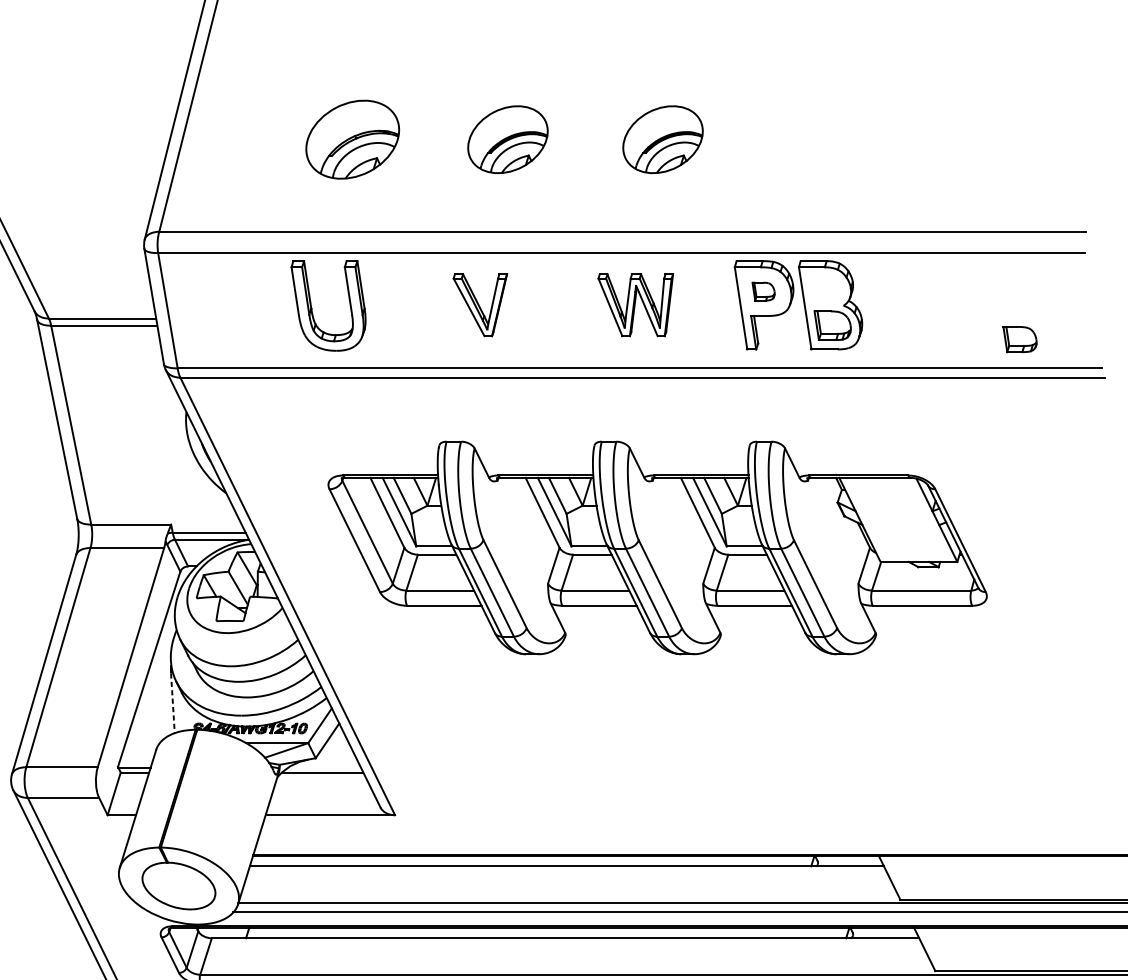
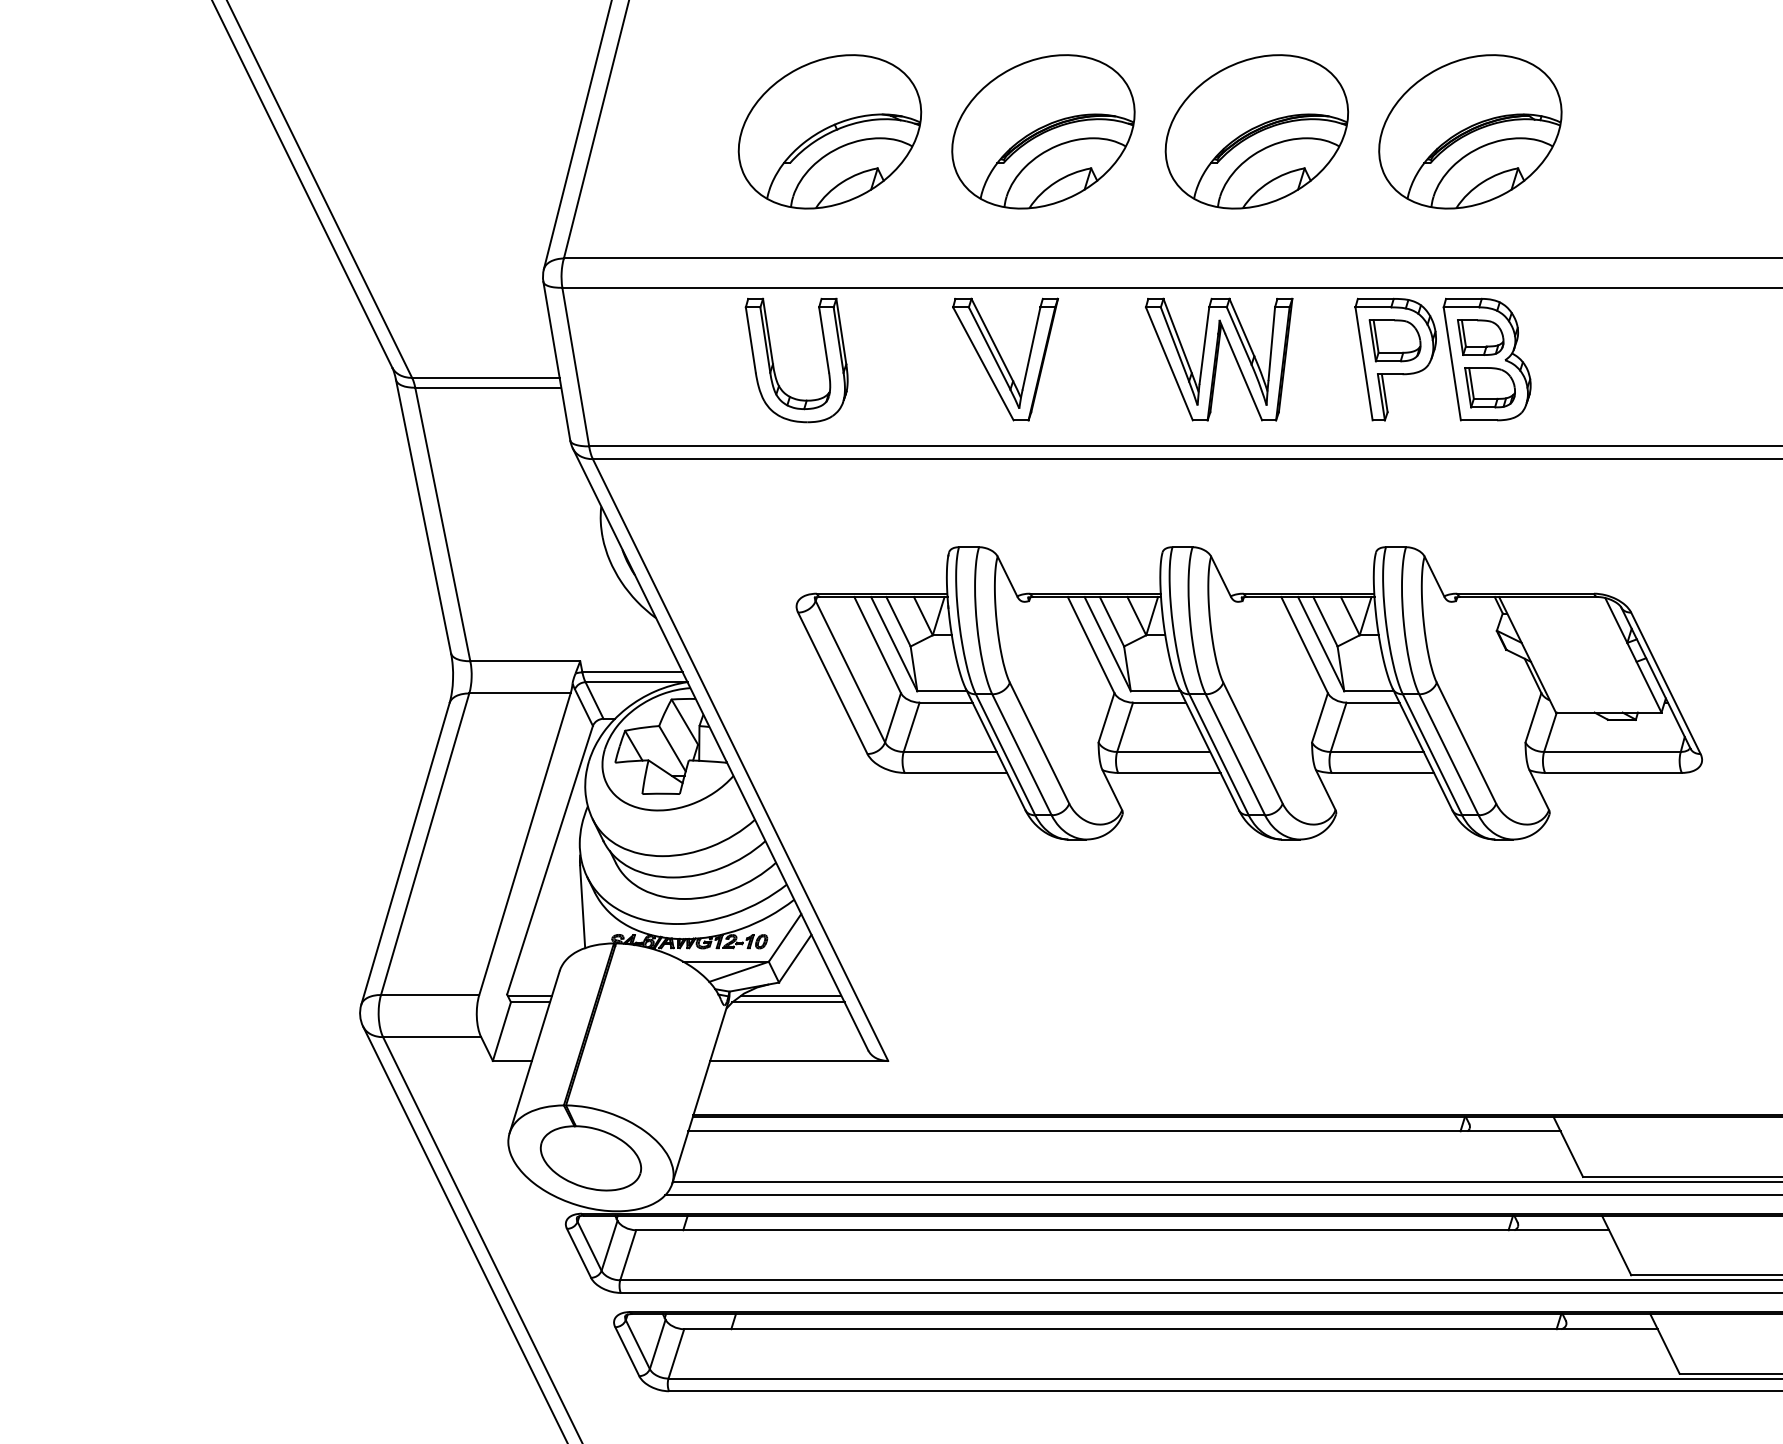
part: (352, 139) -> (829, 131), size x1.43
part: (507, 139) -> (1043, 131), size x1.67
part: (662, 139) -> (1256, 131), size x1.67
part: (818, 139) -> (1470, 131), added
part: (763, 291) -> (1394, 340), size x1.67
part: (480, 305) -> (1005, 359), size x1.43
part: (635, 305) -> (1219, 359), size x1.43
part: (1019, 339) -> (1480, 337), moved
line: (172, 703) -> (582, 907), dashed -> solid
line: (324, 767) -> (791, 995), added

